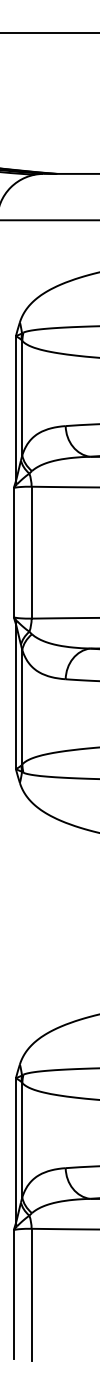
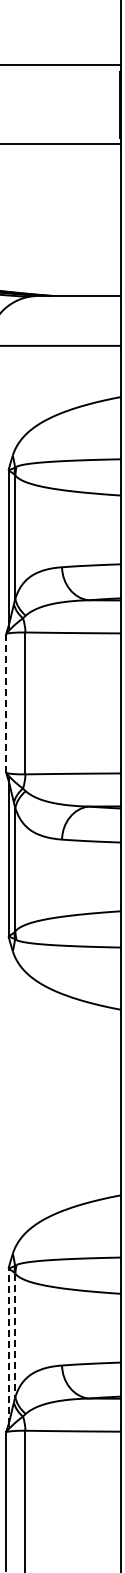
line: (14, 552) -> (6, 703), solid -> dashed
line: (22, 1140) -> (15, 1335), solid -> dashed
line: (15, 1150) -> (8, 1346), solid -> dashed

